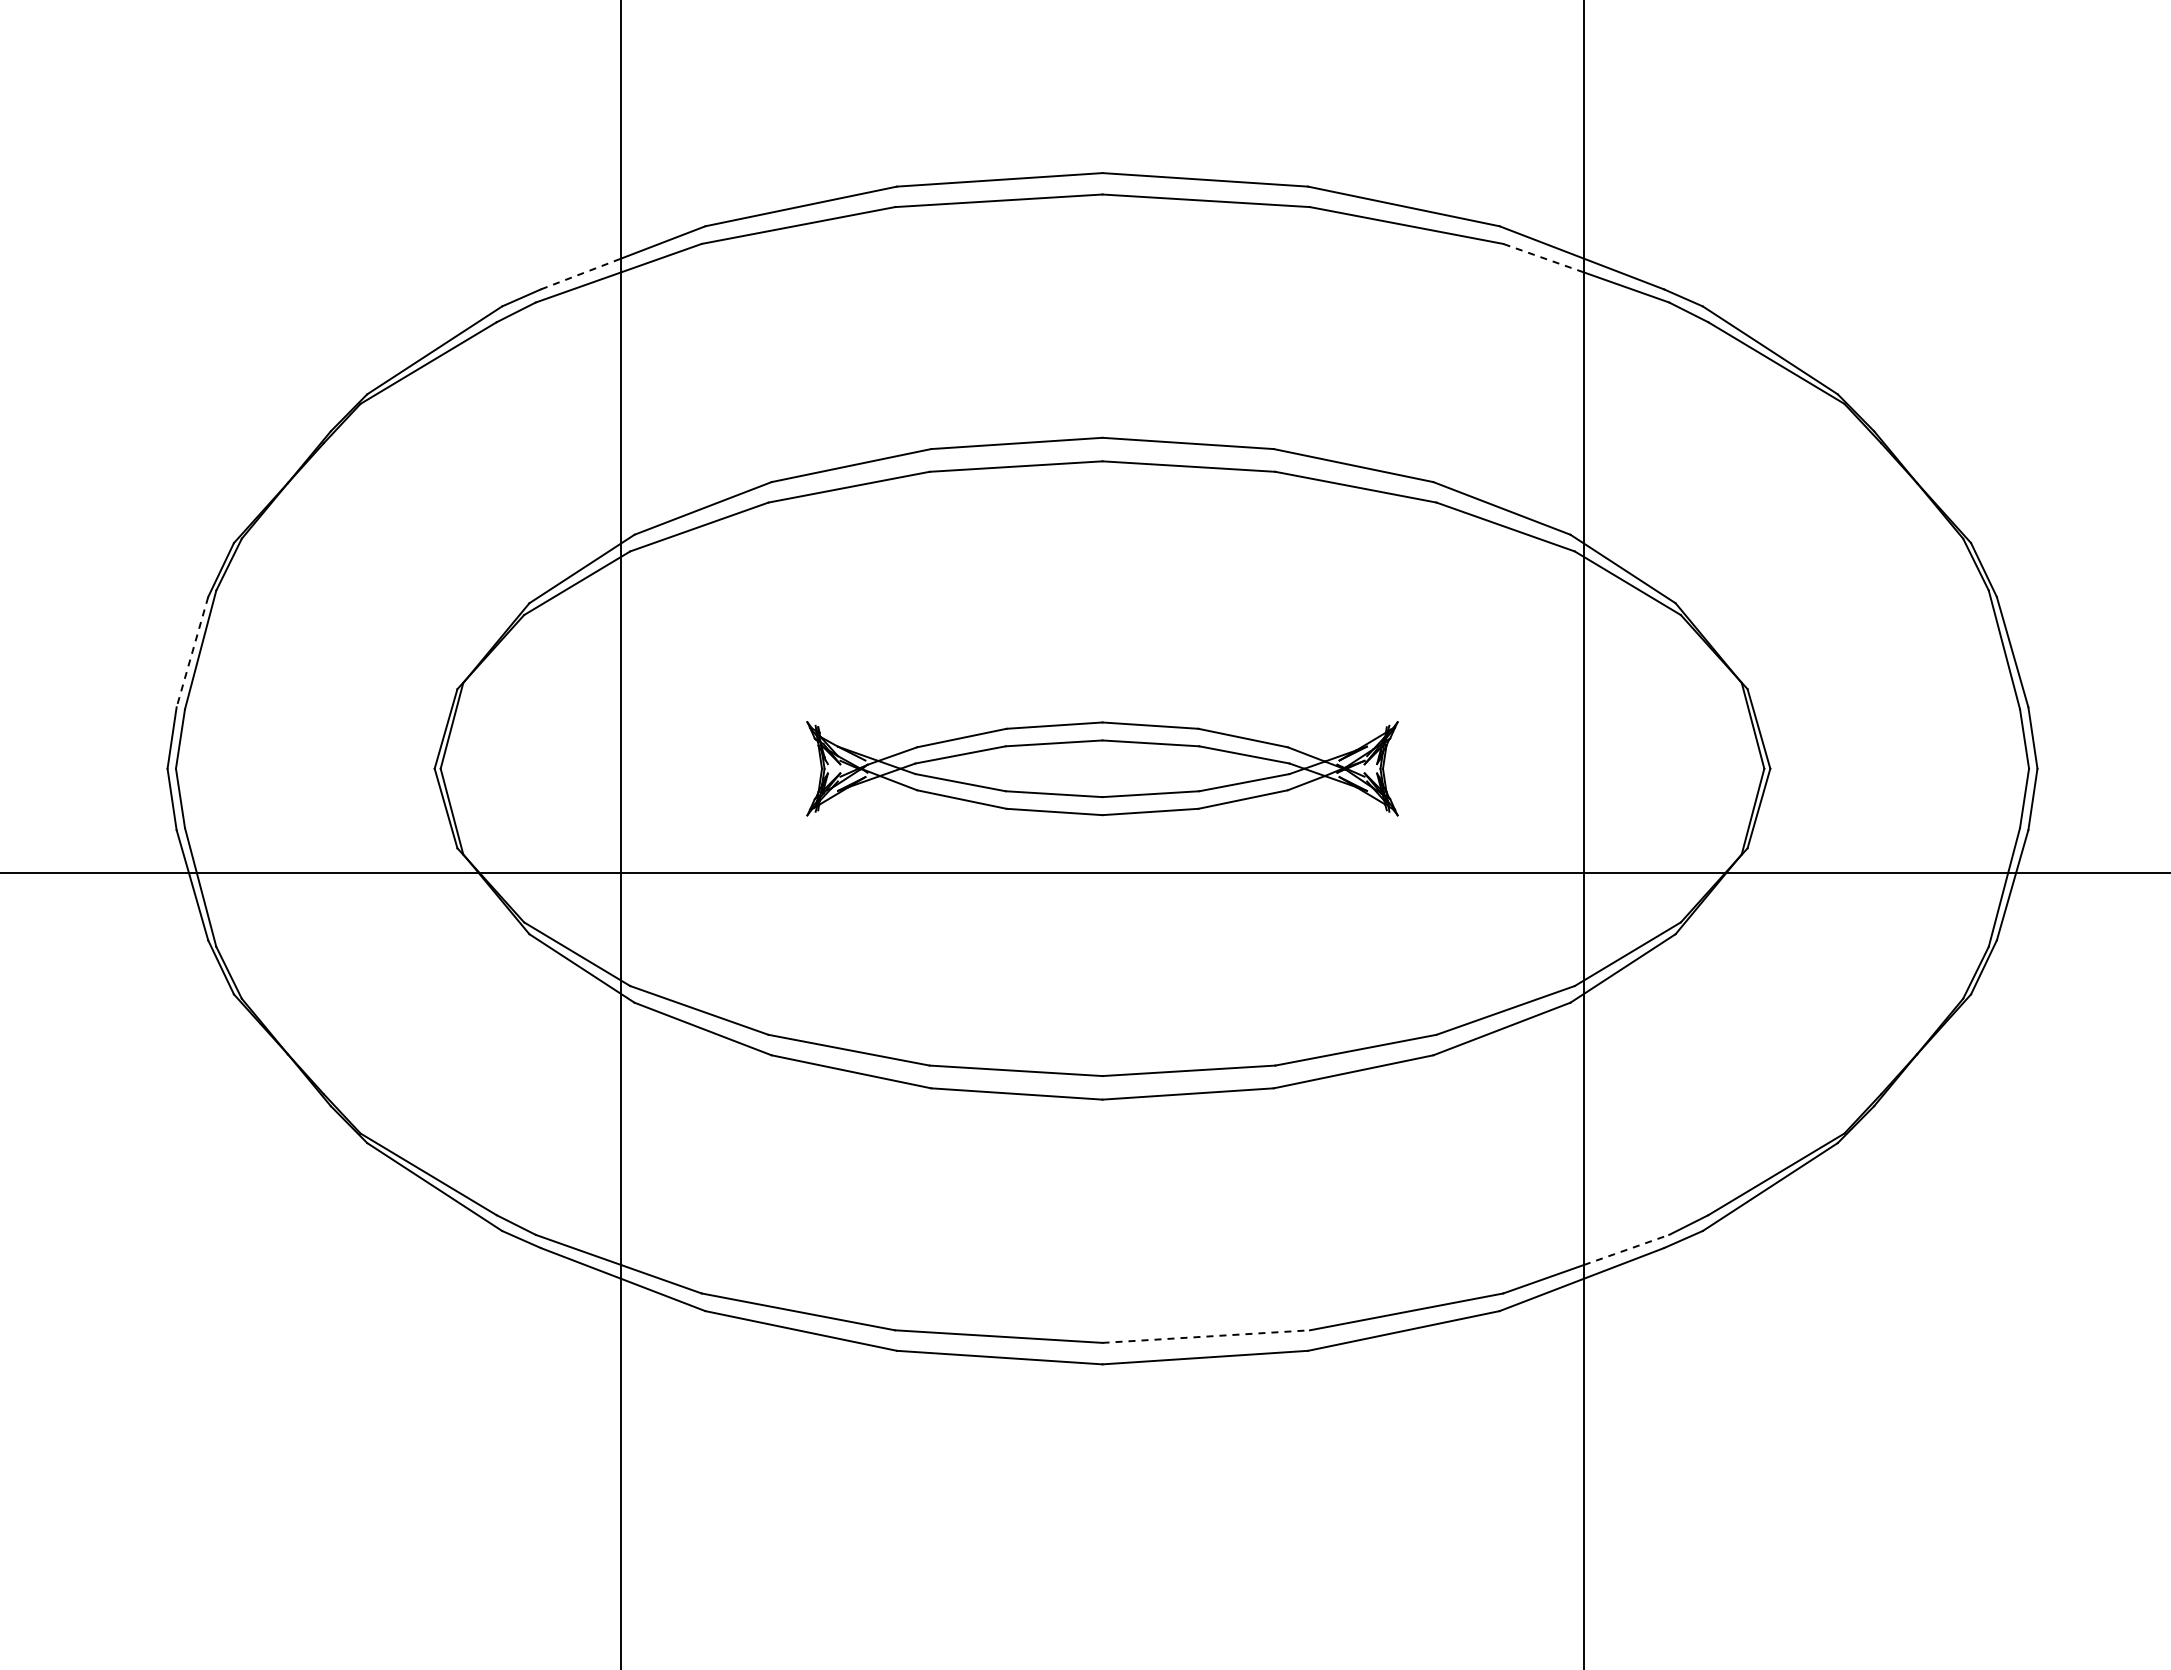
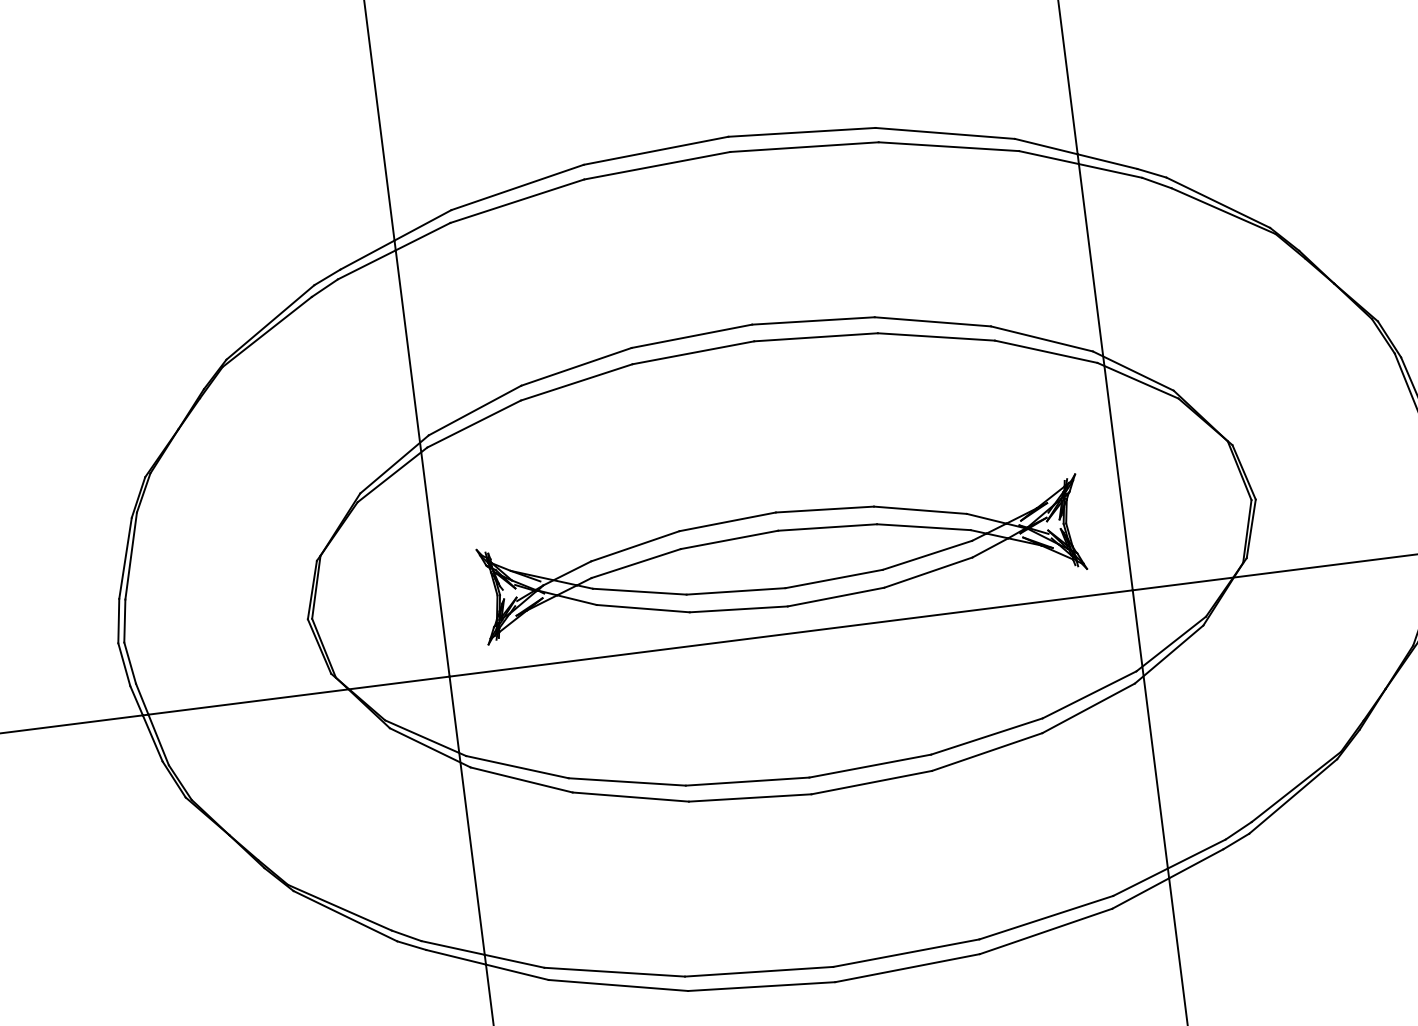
line: (1543, 258) -> (1049, 157), dashed -> solid
line: (581, 274) -> (367, 255), dashed -> solid
line: (192, 652) -> (125, 558), dashed -> solid
part: (1102, 768) -> (781, 559), size x1.43
line: (1626, 1249) -> (1196, 853), dashed -> solid
line: (1206, 1336) -> (906, 953), dashed -> solid

